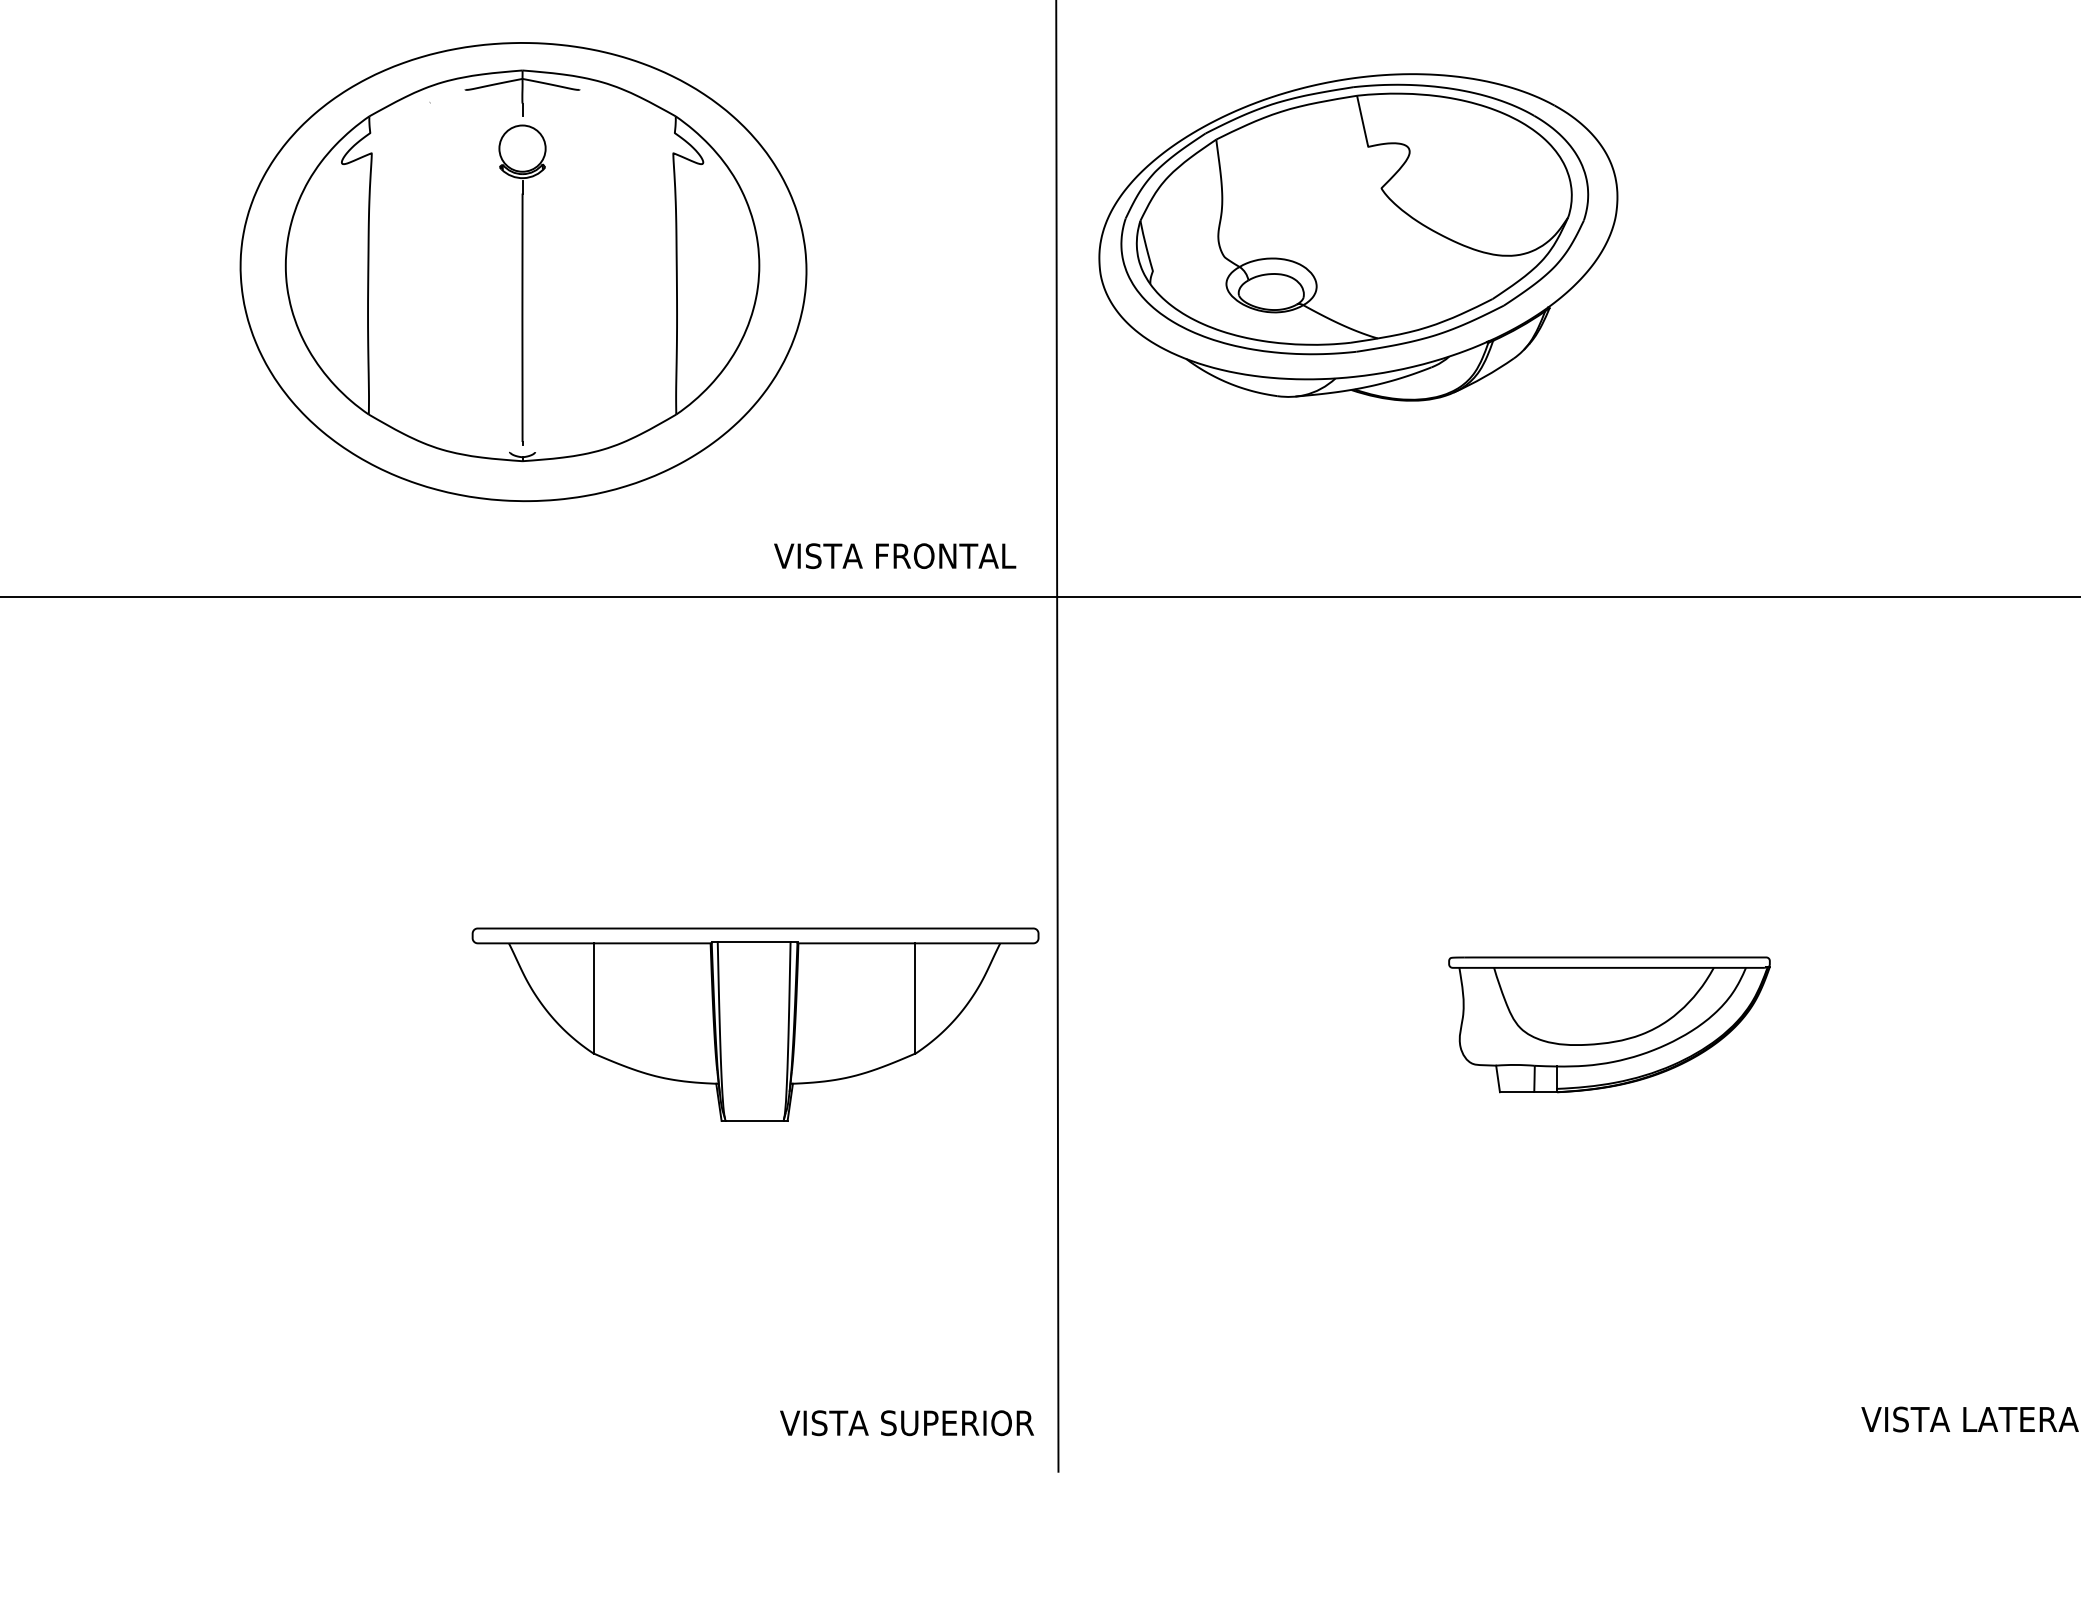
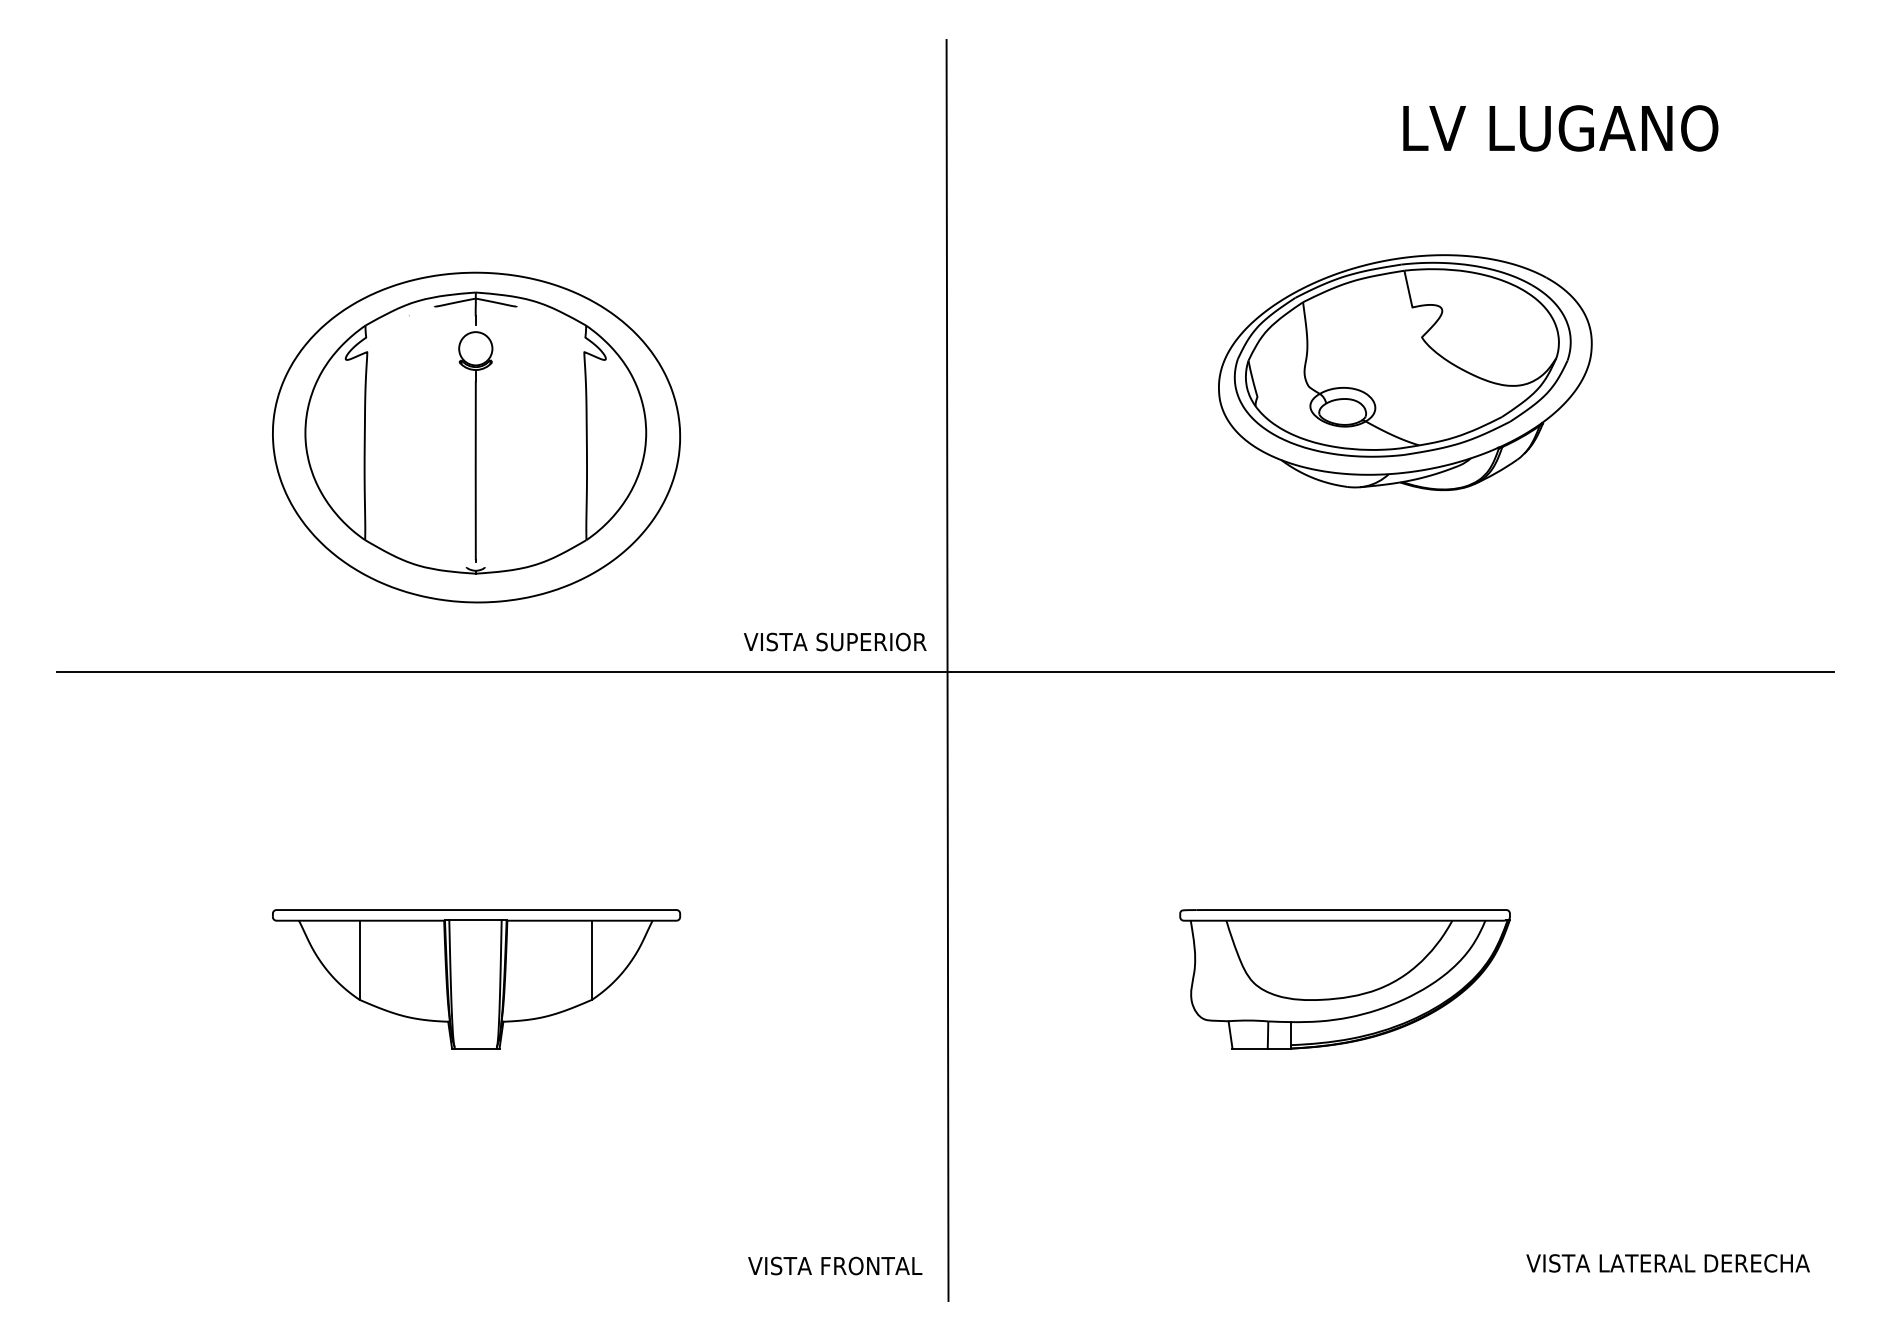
part: (1358, 237) -> (1405, 372), moved
part: (523, 271) -> (476, 437), moved
text: (951, 555) -> (871, 641), VISTA FRONTAL -> VISTA SUPERIOR
part: (755, 1025) -> (476, 979), moved
part: (1608, 1025) -> (1344, 979), size x1.43
text: (957, 1422) -> (875, 1265), VISTA SUPERIOR -> VISTA FRONTAL

